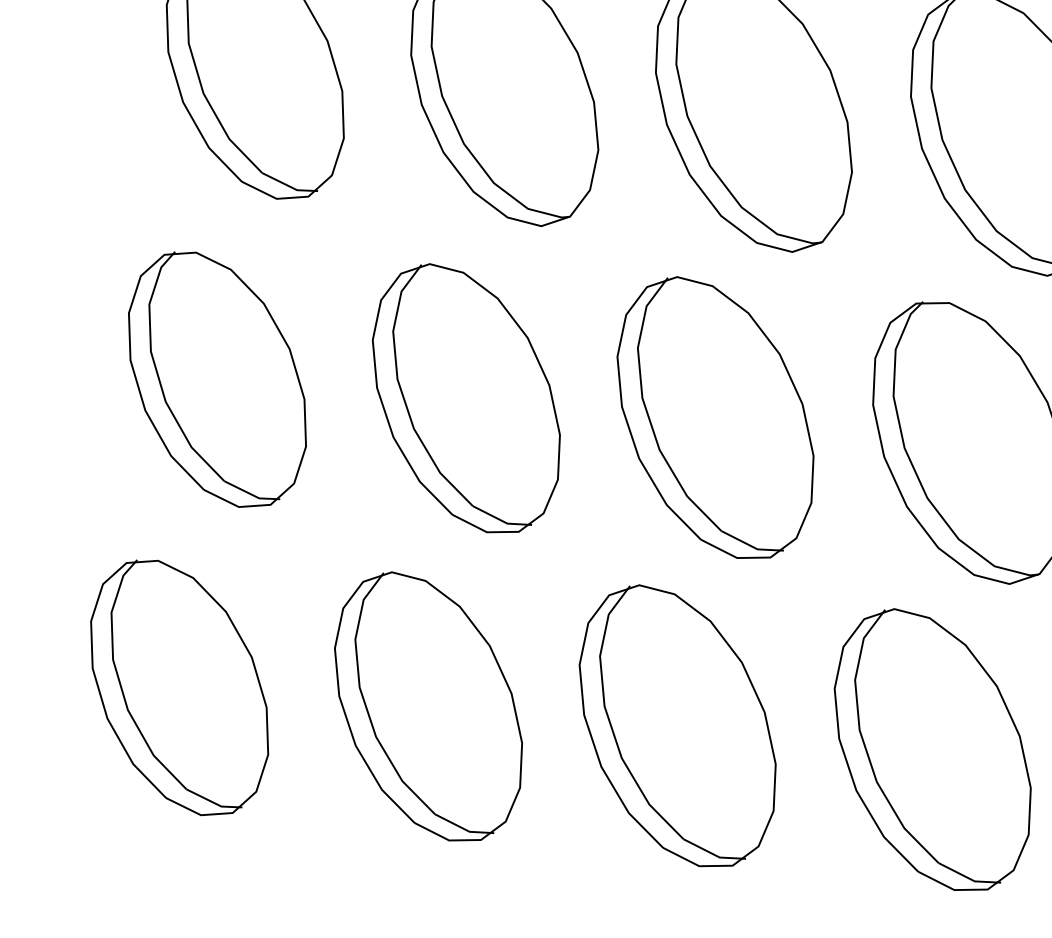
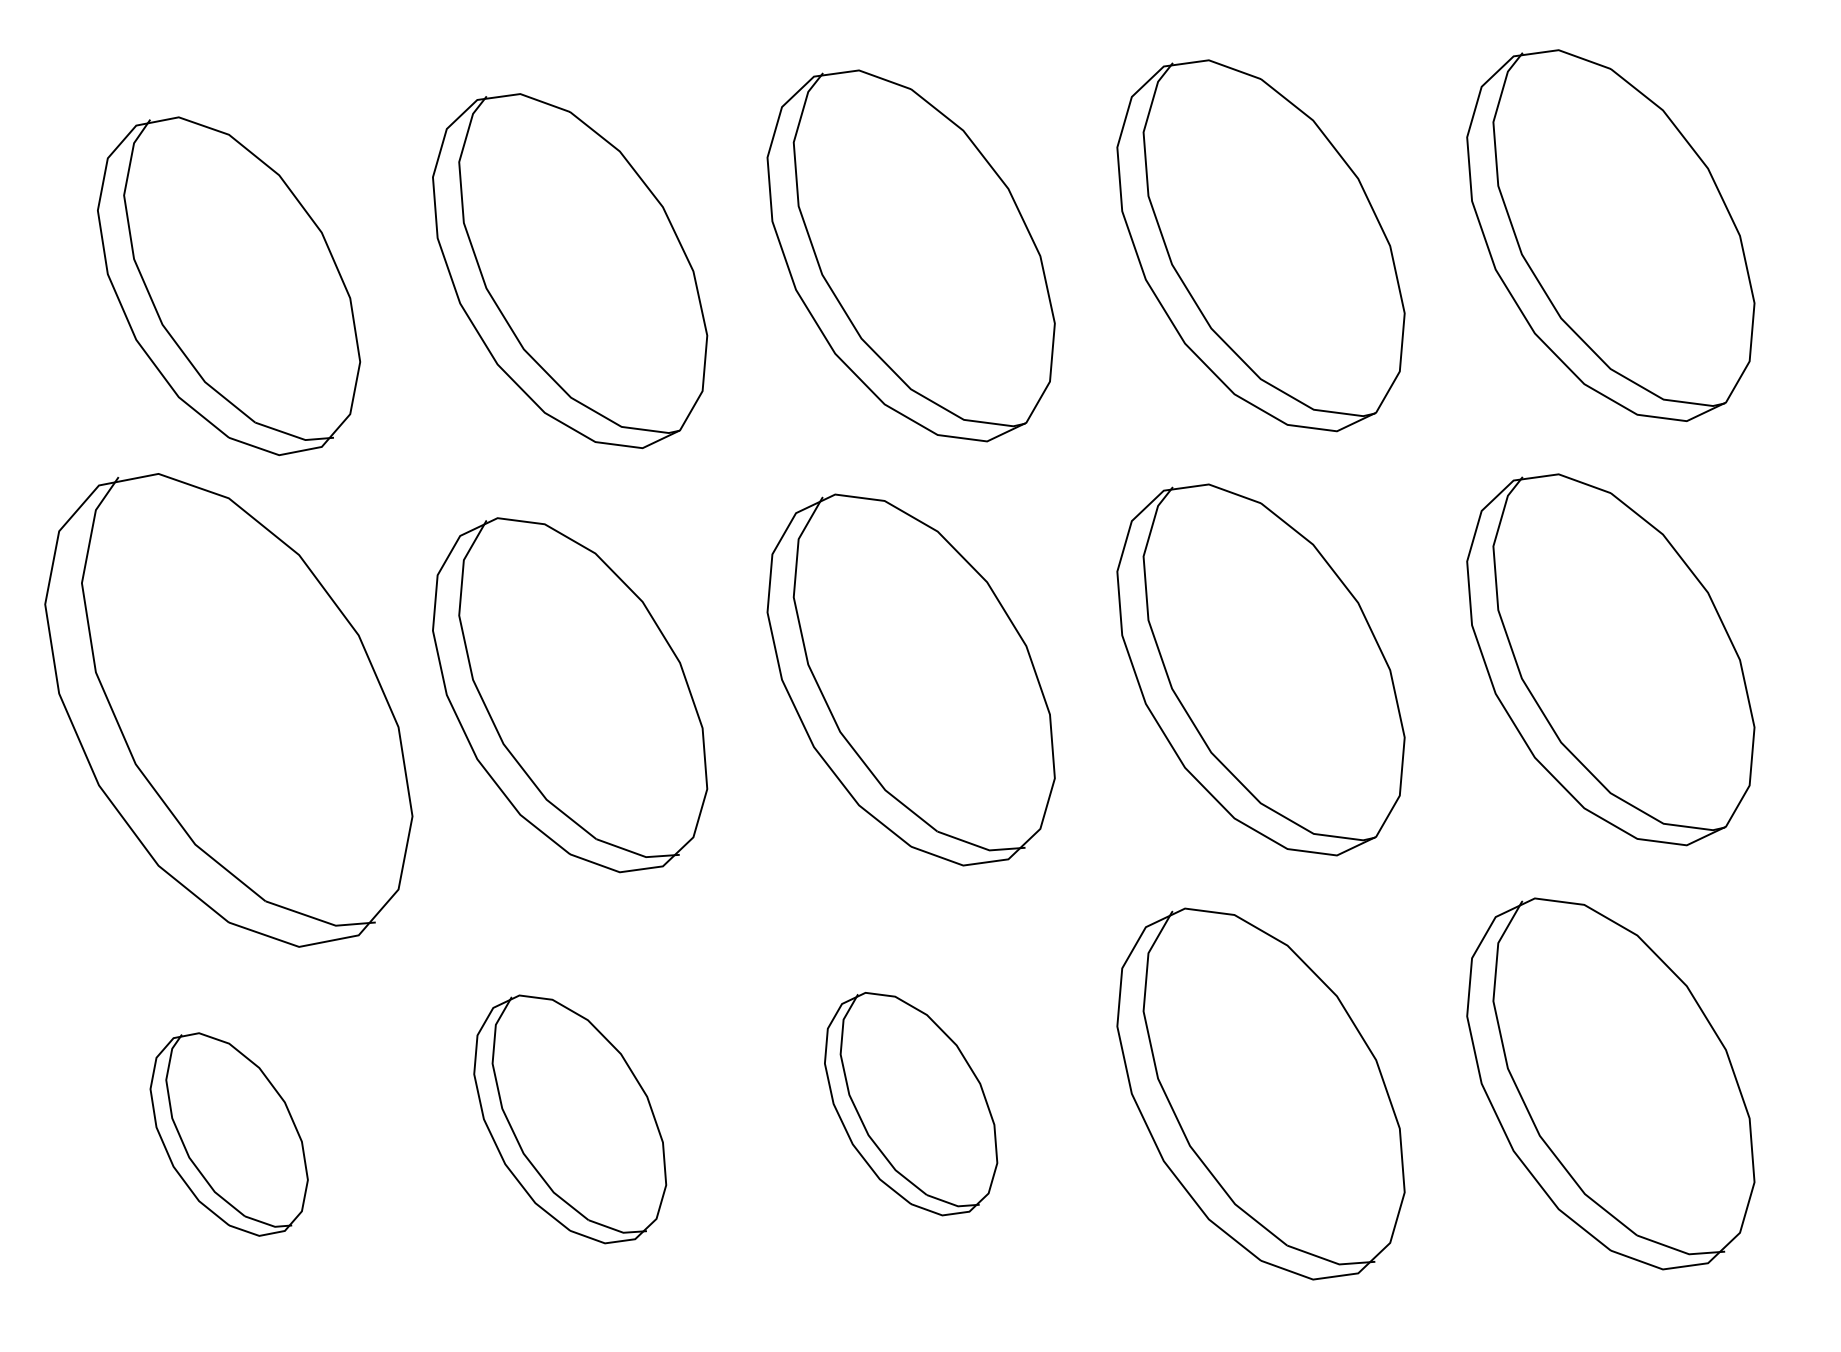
part: (217, 379) -> (229, 710), size x1.4
part: (180, 687) -> (229, 1134), size x0.6
part: (429, 707) -> (570, 1119), size x0.7
part: (677, 726) -> (910, 1103), size x0.6

